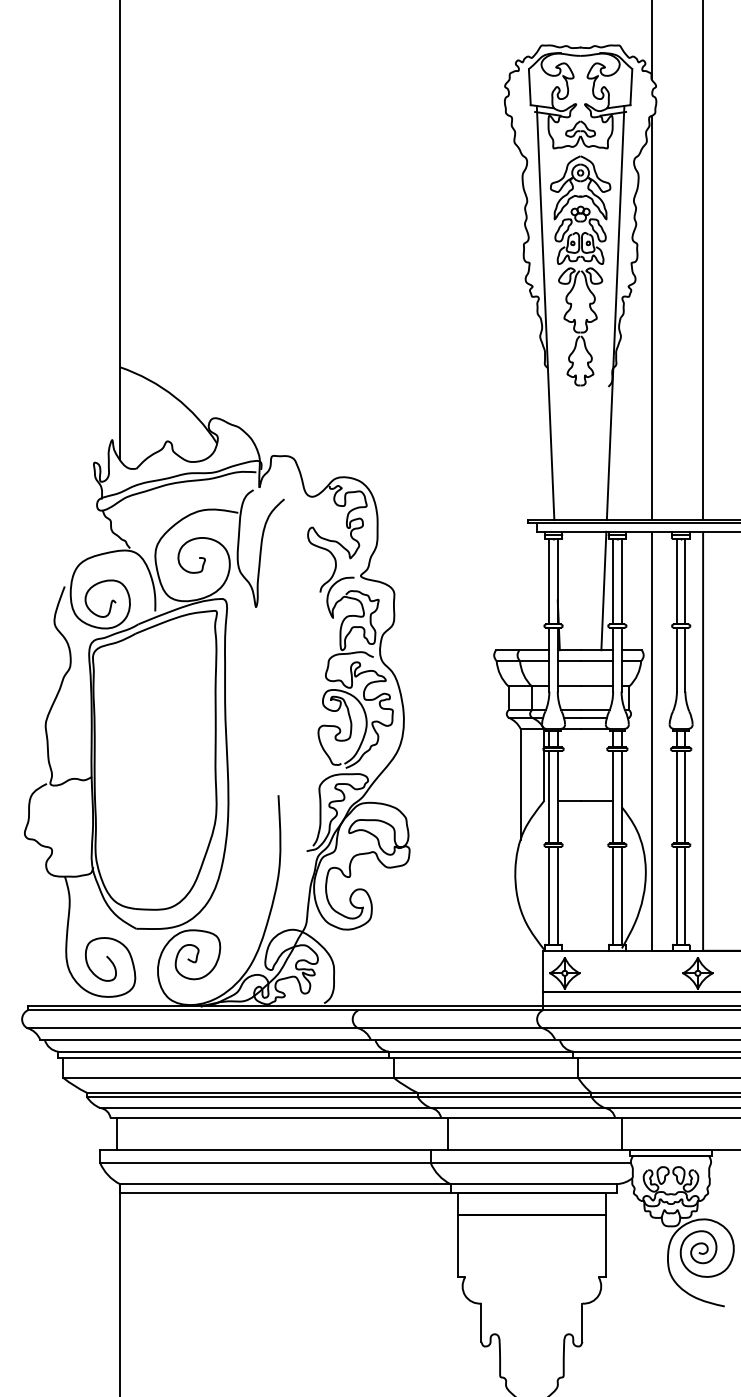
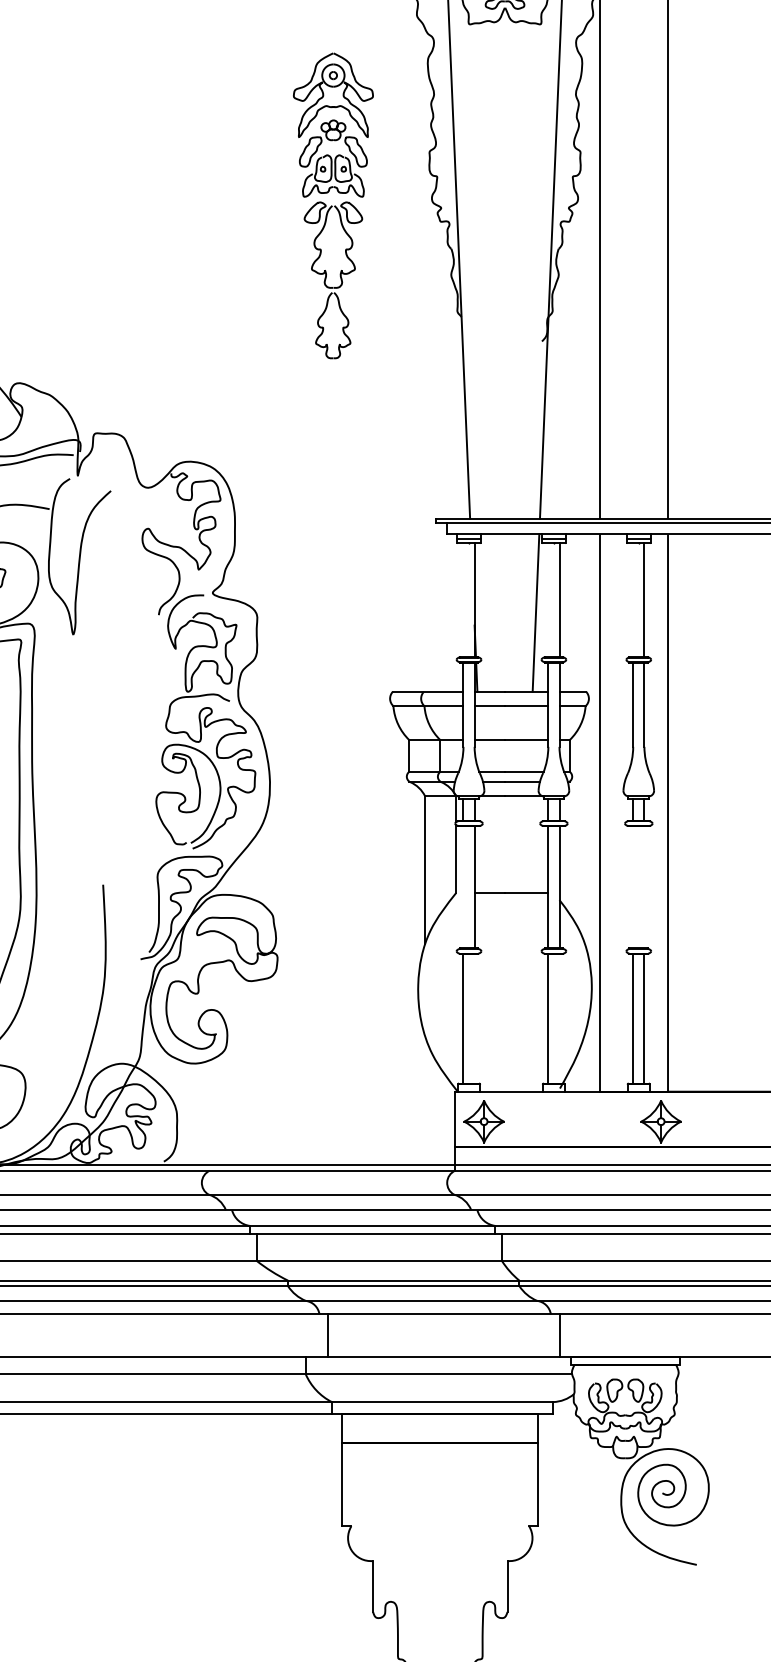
part: (580, 270) -> (333, 205), moved
line: (549, 581) -> (463, 600), removed
line: (613, 581) -> (548, 600), removed
line: (676, 581) -> (632, 600), removed
line: (549, 796) -> (463, 886), removed
line: (676, 796) -> (632, 886), removed
line: (685, 796) -> (644, 886), removed
line: (557, 895) -> (474, 1018), removed
line: (621, 895) -> (559, 1018), removed

